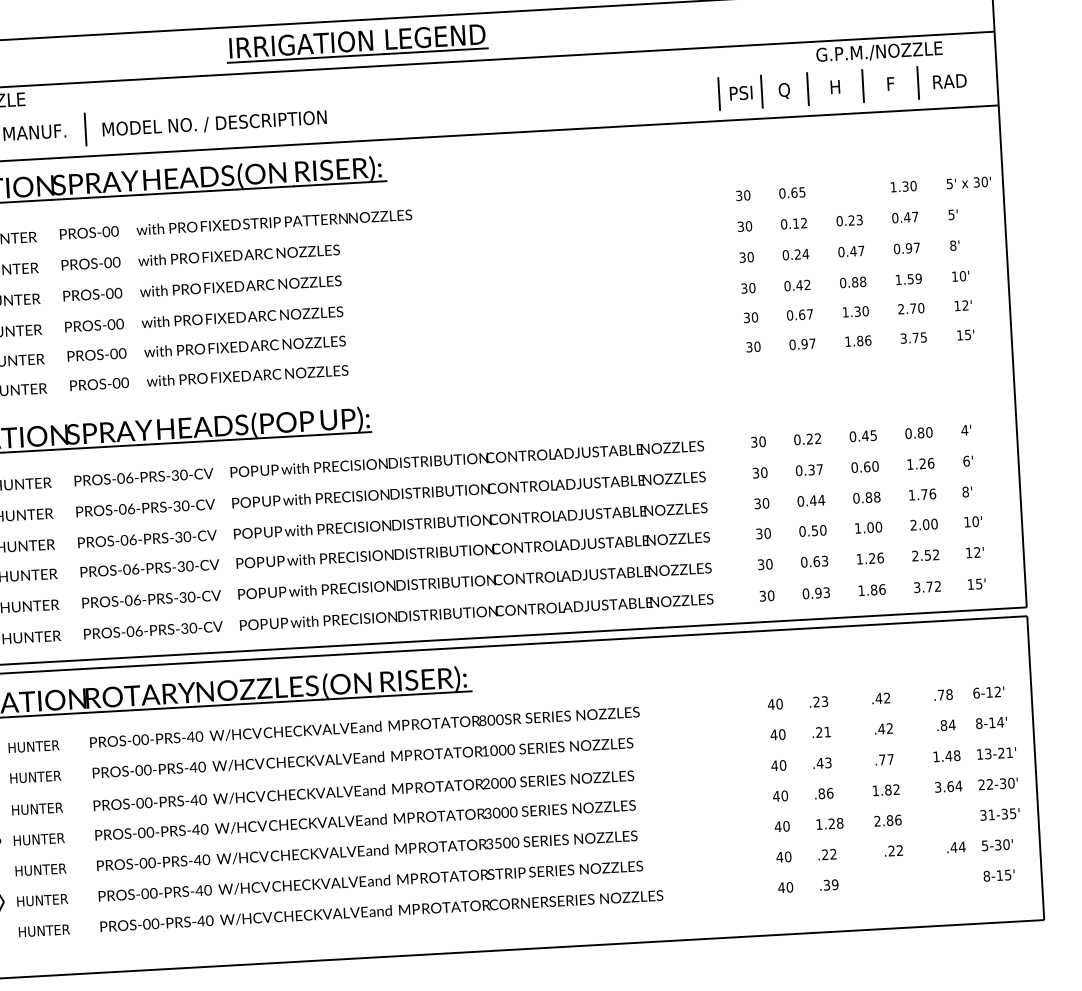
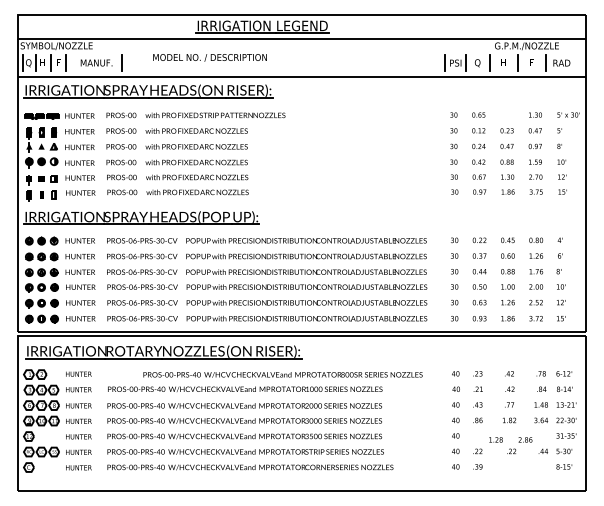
text: (213, 123) -> (209, 57), moved
text: (363, 726) -> (282, 374), moved
text: (858, 821) -> (510, 439), moved

